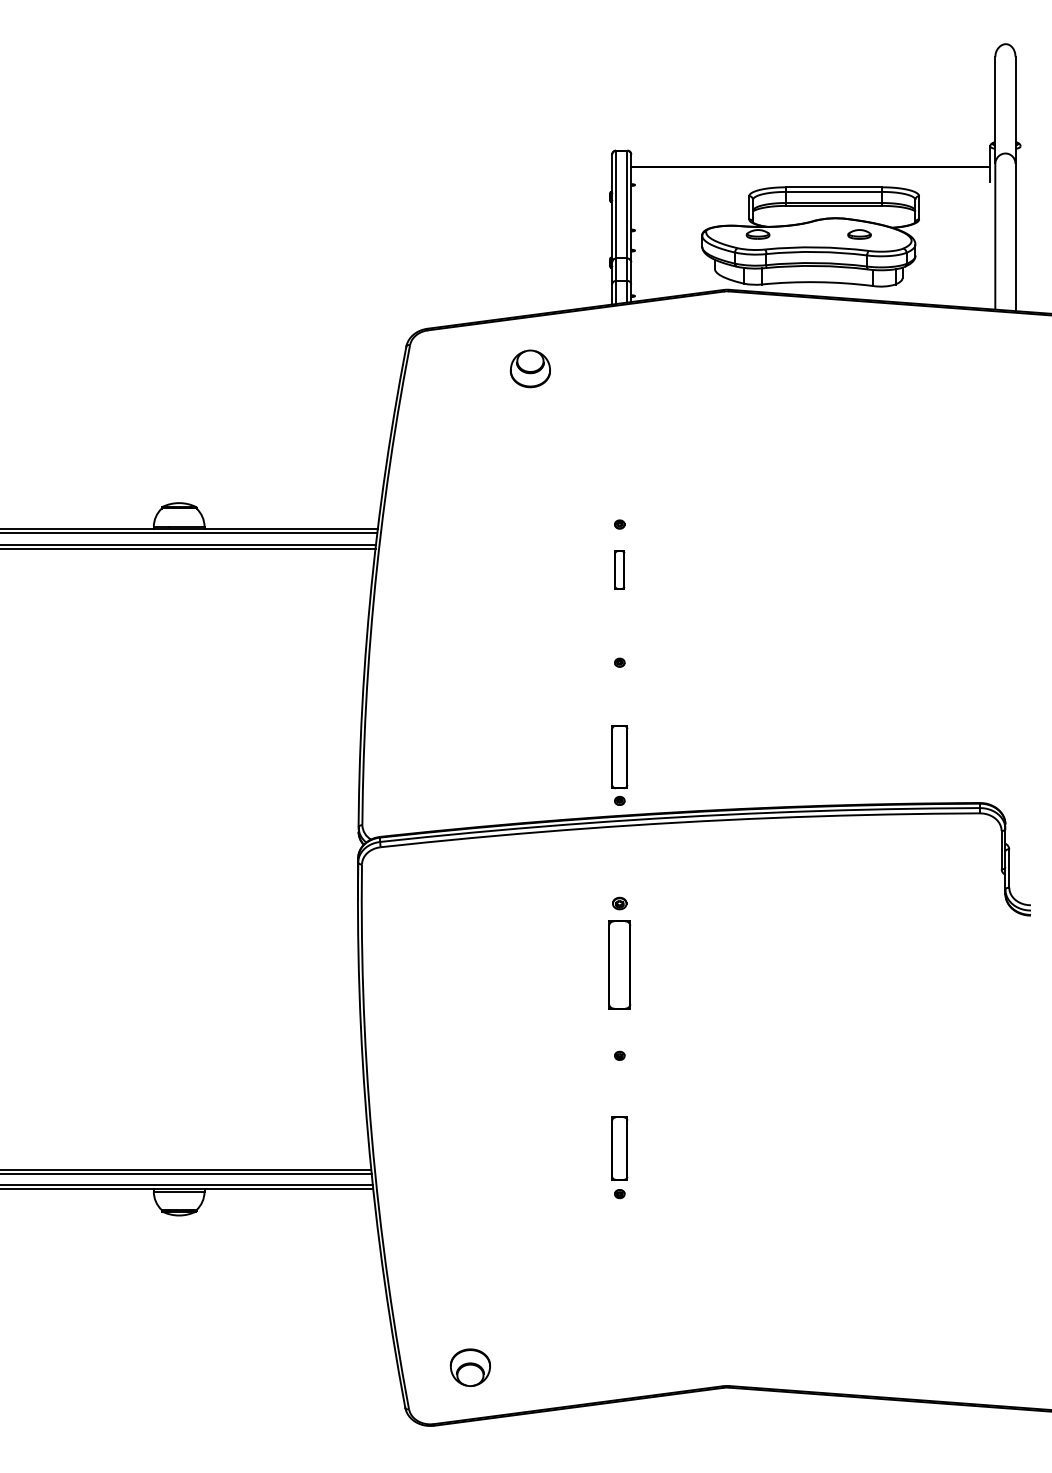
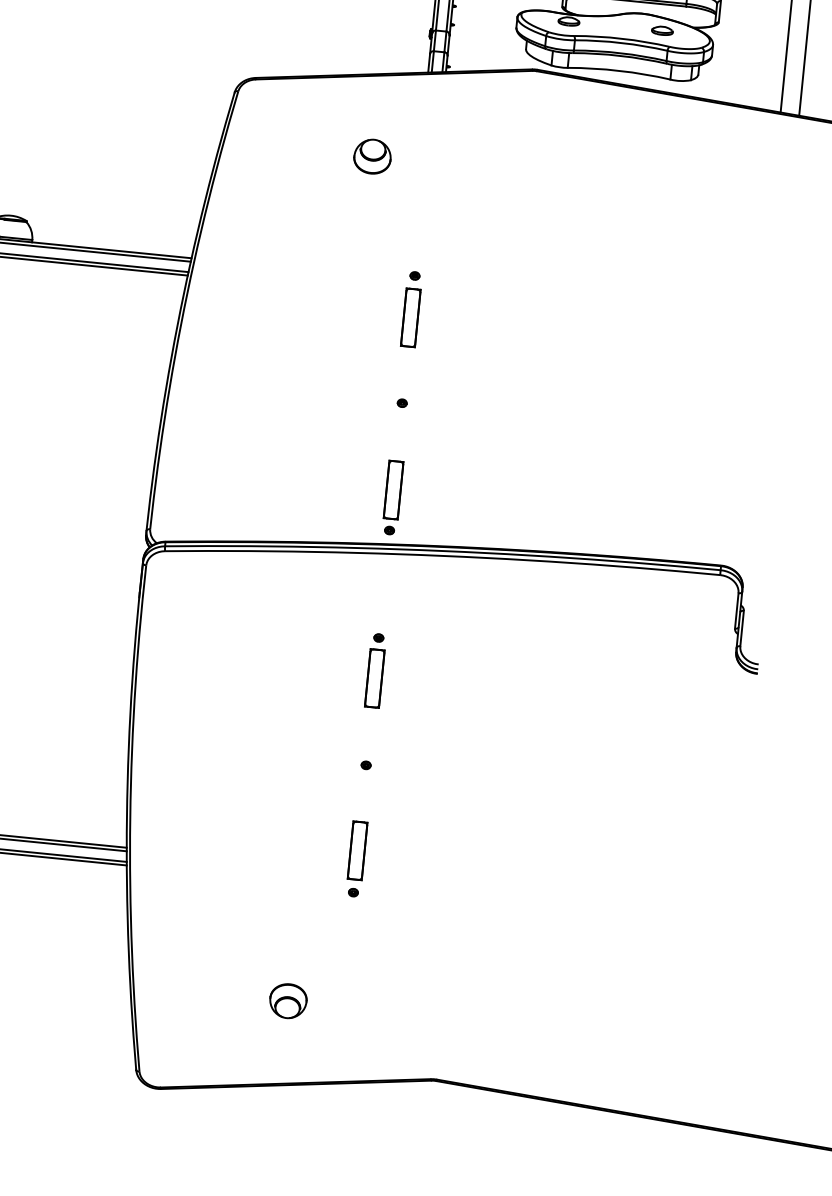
part: (529, 368) -> (371, 156), moved
part: (619, 569) -> (410, 317), size x1.67
part: (619, 952) -> (375, 670), size x0.71
part: (469, 1367) -> (287, 1000), moved

